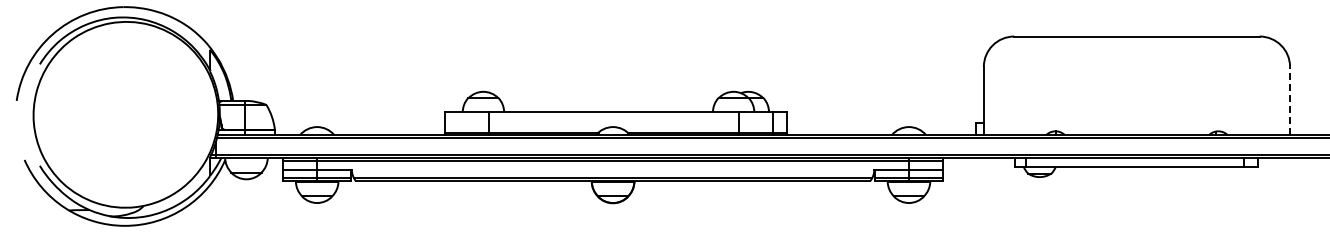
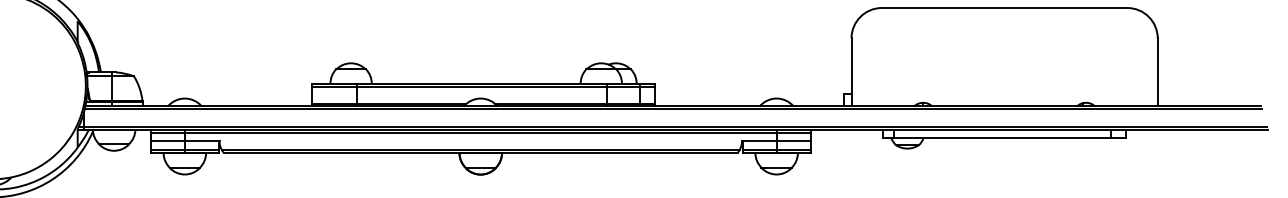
line: (1290, 100) -> (1158, 71), dashed -> solid
line: (615, 115) -> (483, 86), added

